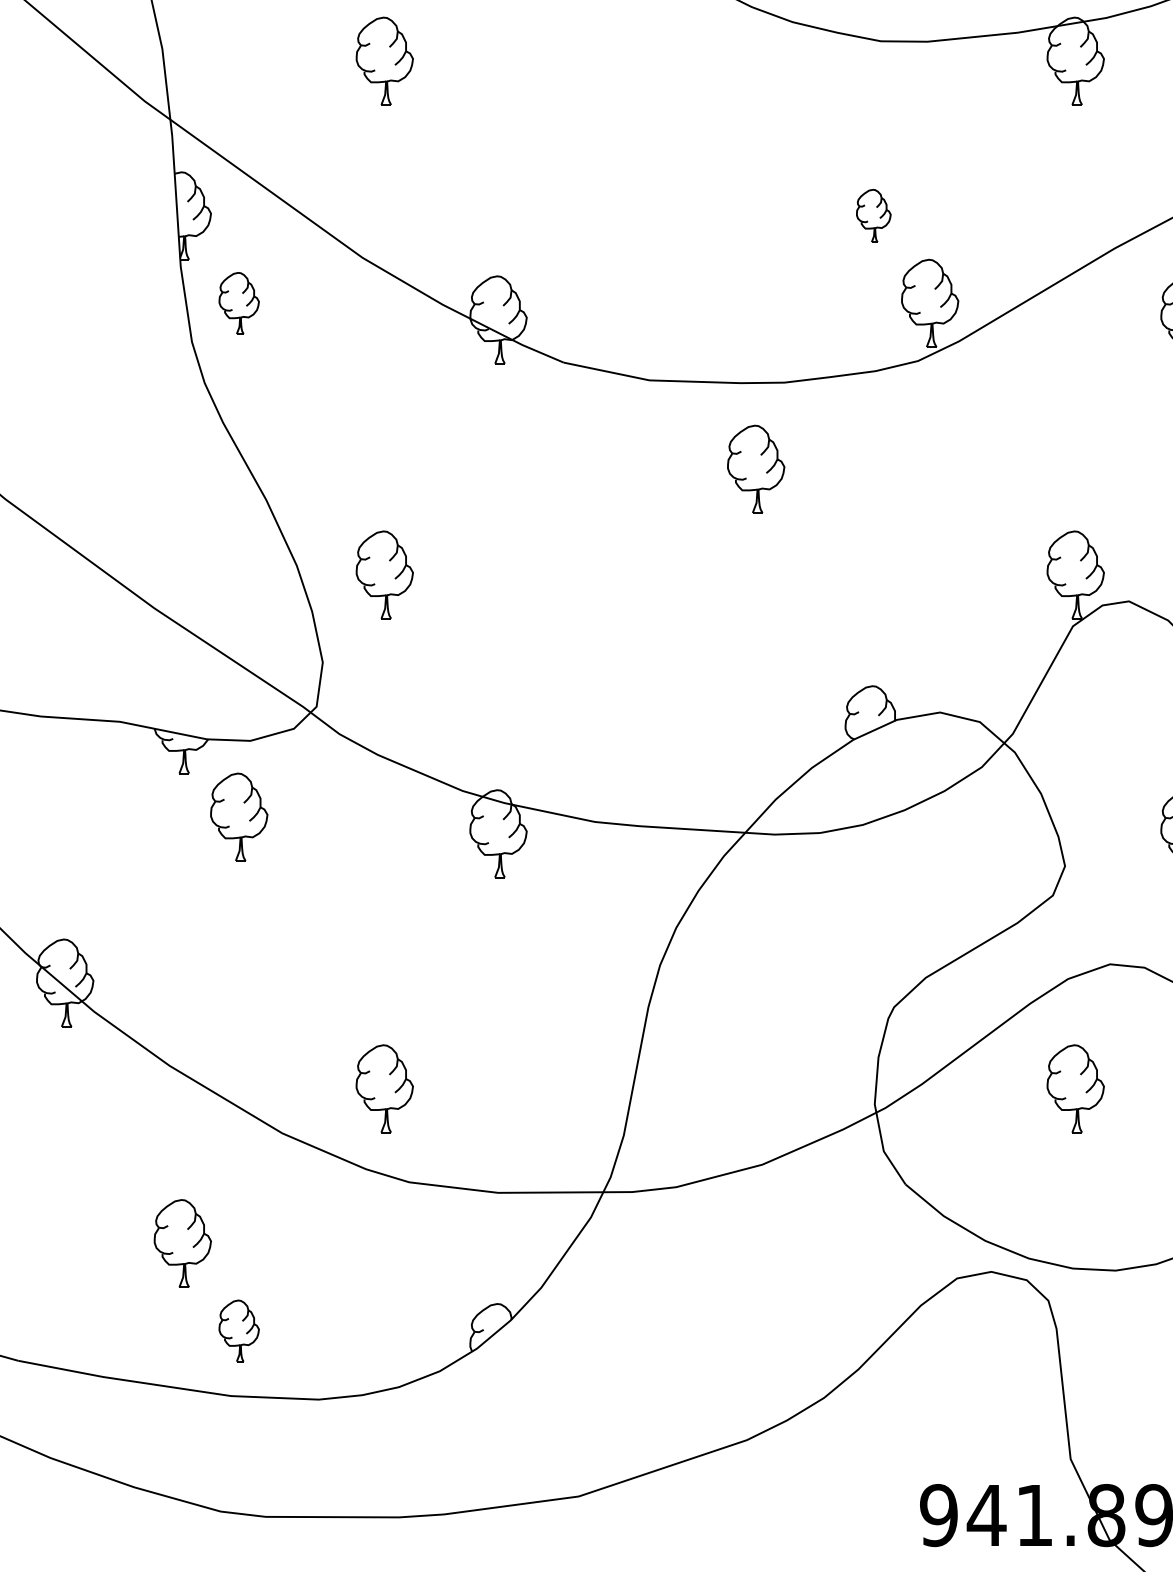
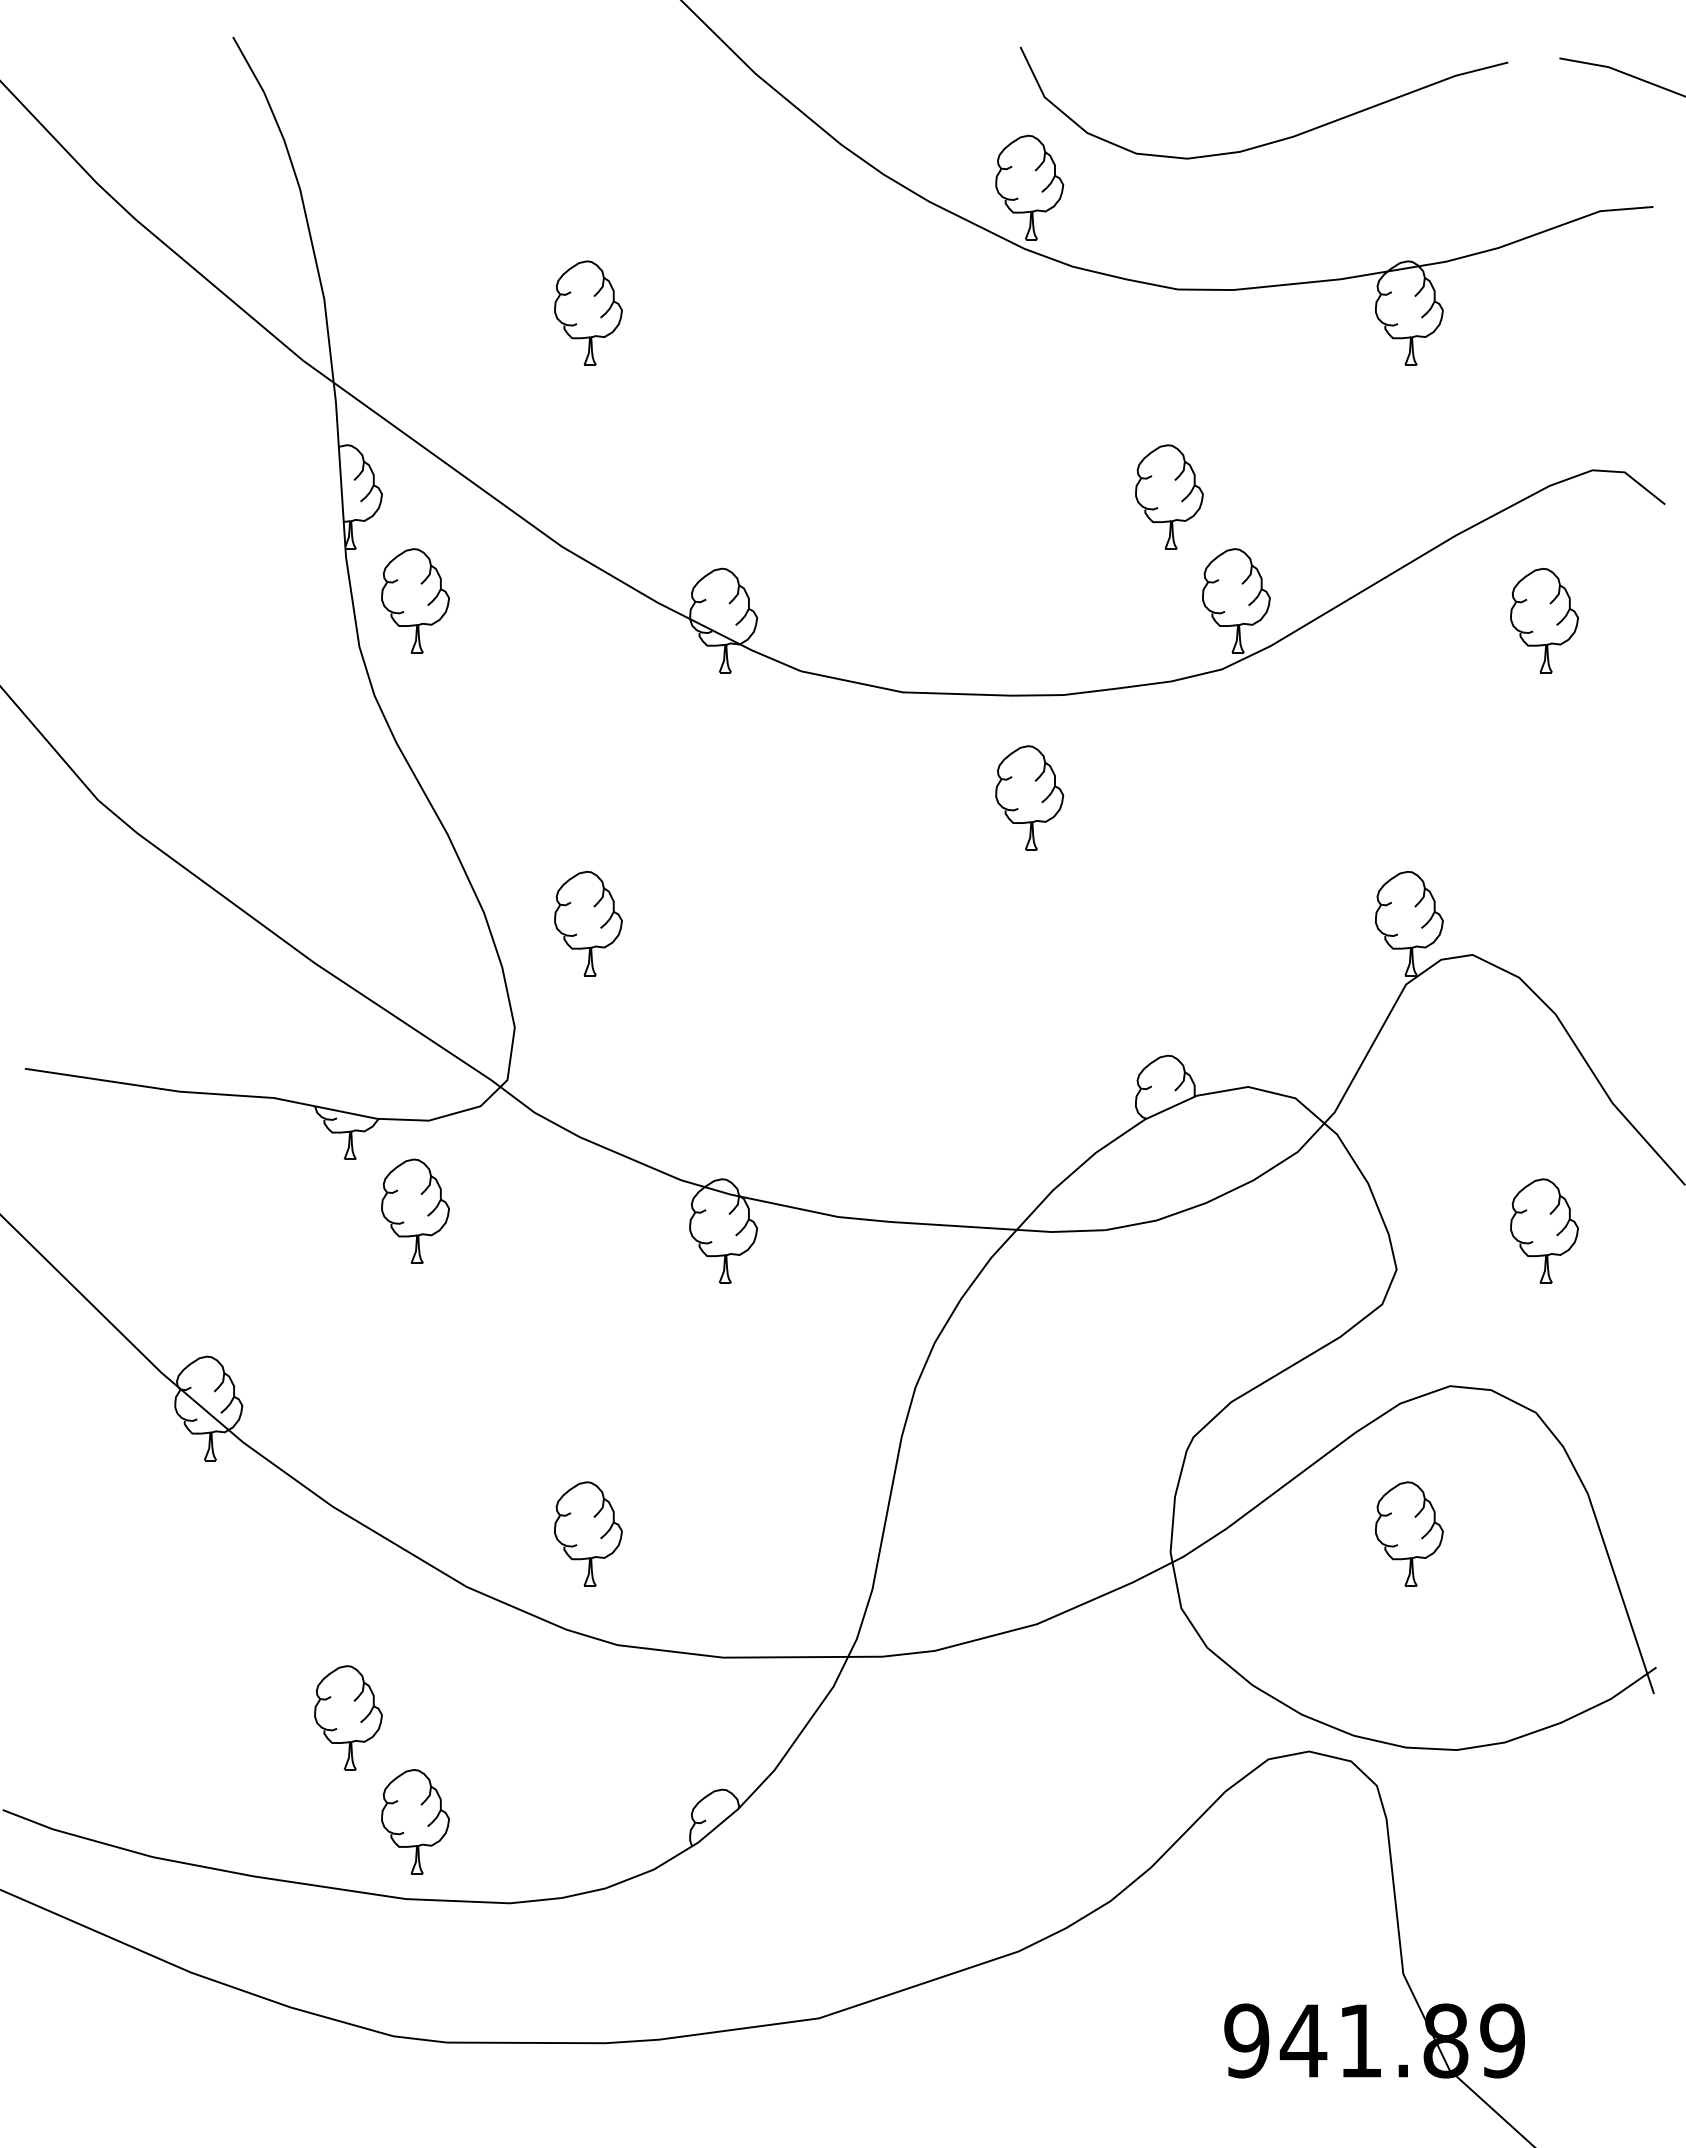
part: (873, 215) -> (1169, 496), size x1.67
part: (239, 303) -> (415, 600), size x1.43
part: (239, 1330) -> (415, 1821), size x1.43

